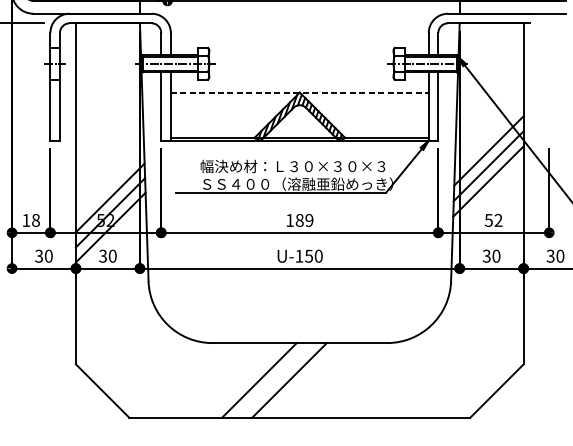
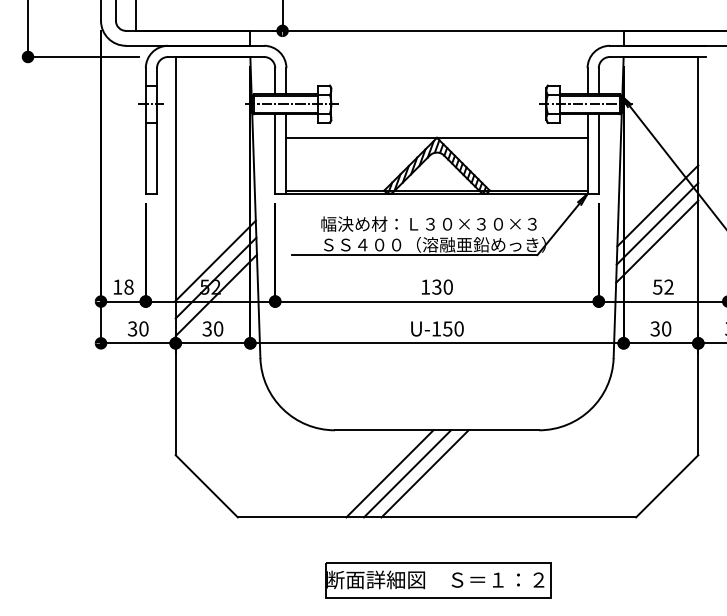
line: (300, 92) -> (437, 137), dashed -> solid
text: (304, 219) -> (442, 286), 189 -> 130
line: (274, 380) -> (407, 473), added

